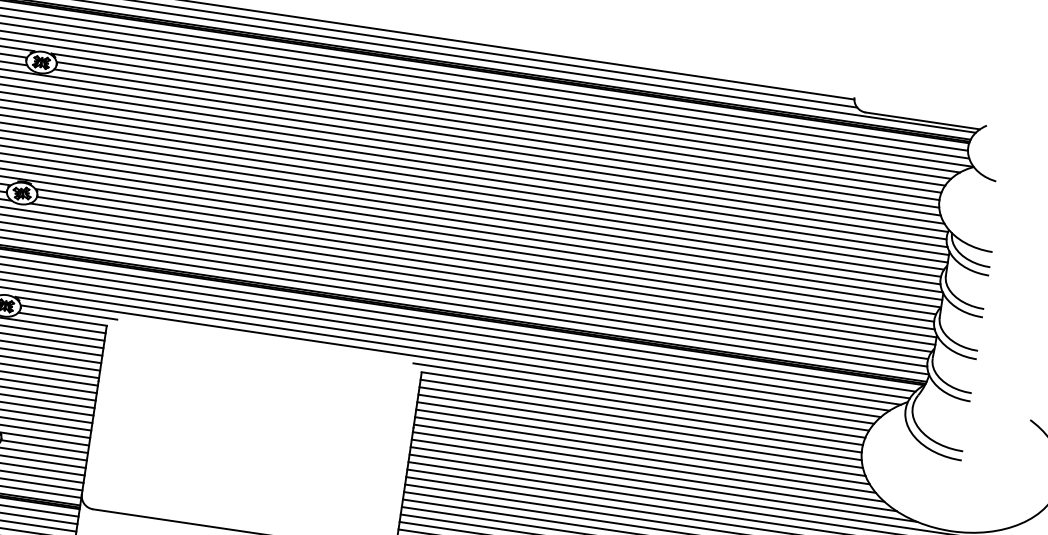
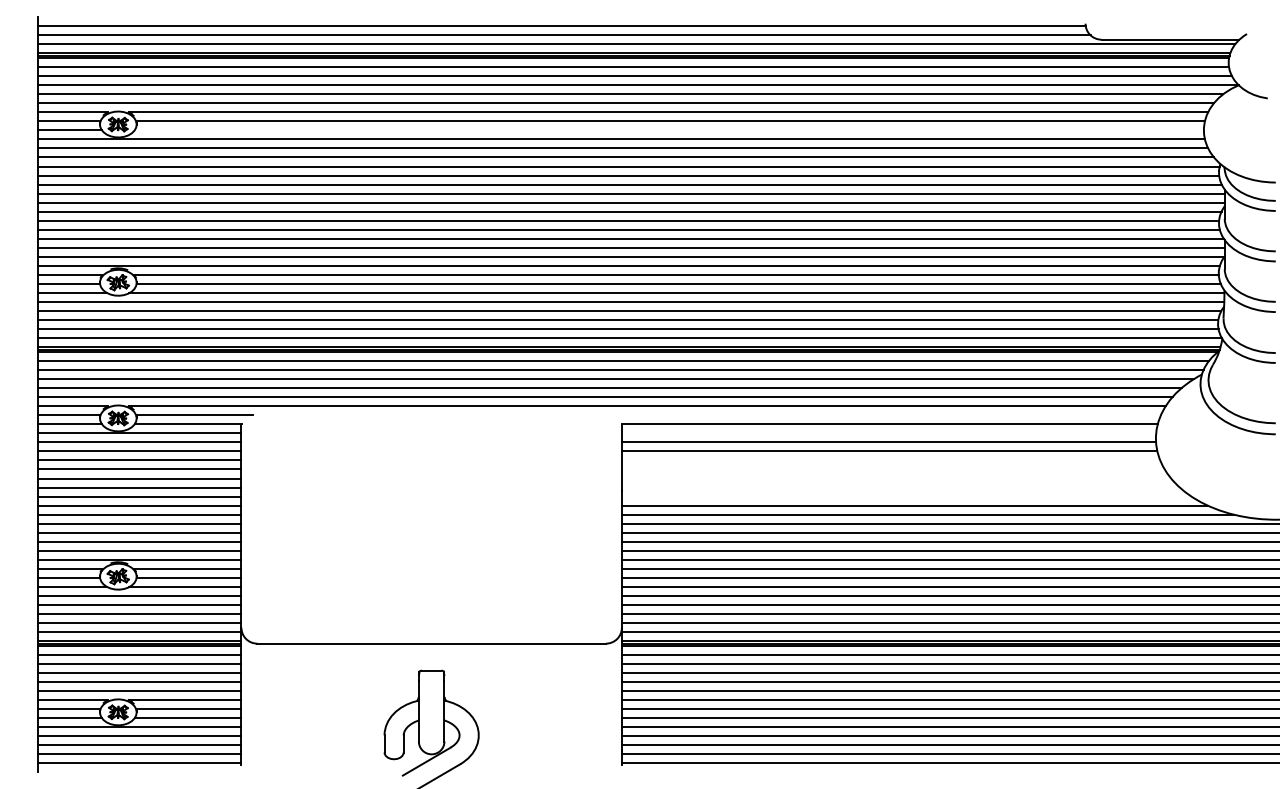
line: (496, 134) -> (668, 130), removed
line: (641, 397) -> (885, 415), removed
line: (641, 412) -> (888, 433), removed
line: (639, 435) -> (890, 460), removed
line: (640, 442) -> (892, 469), removed
line: (642, 450) -> (896, 478), removed
line: (644, 458) -> (900, 487), removed
line: (648, 466) -> (906, 496), removed

